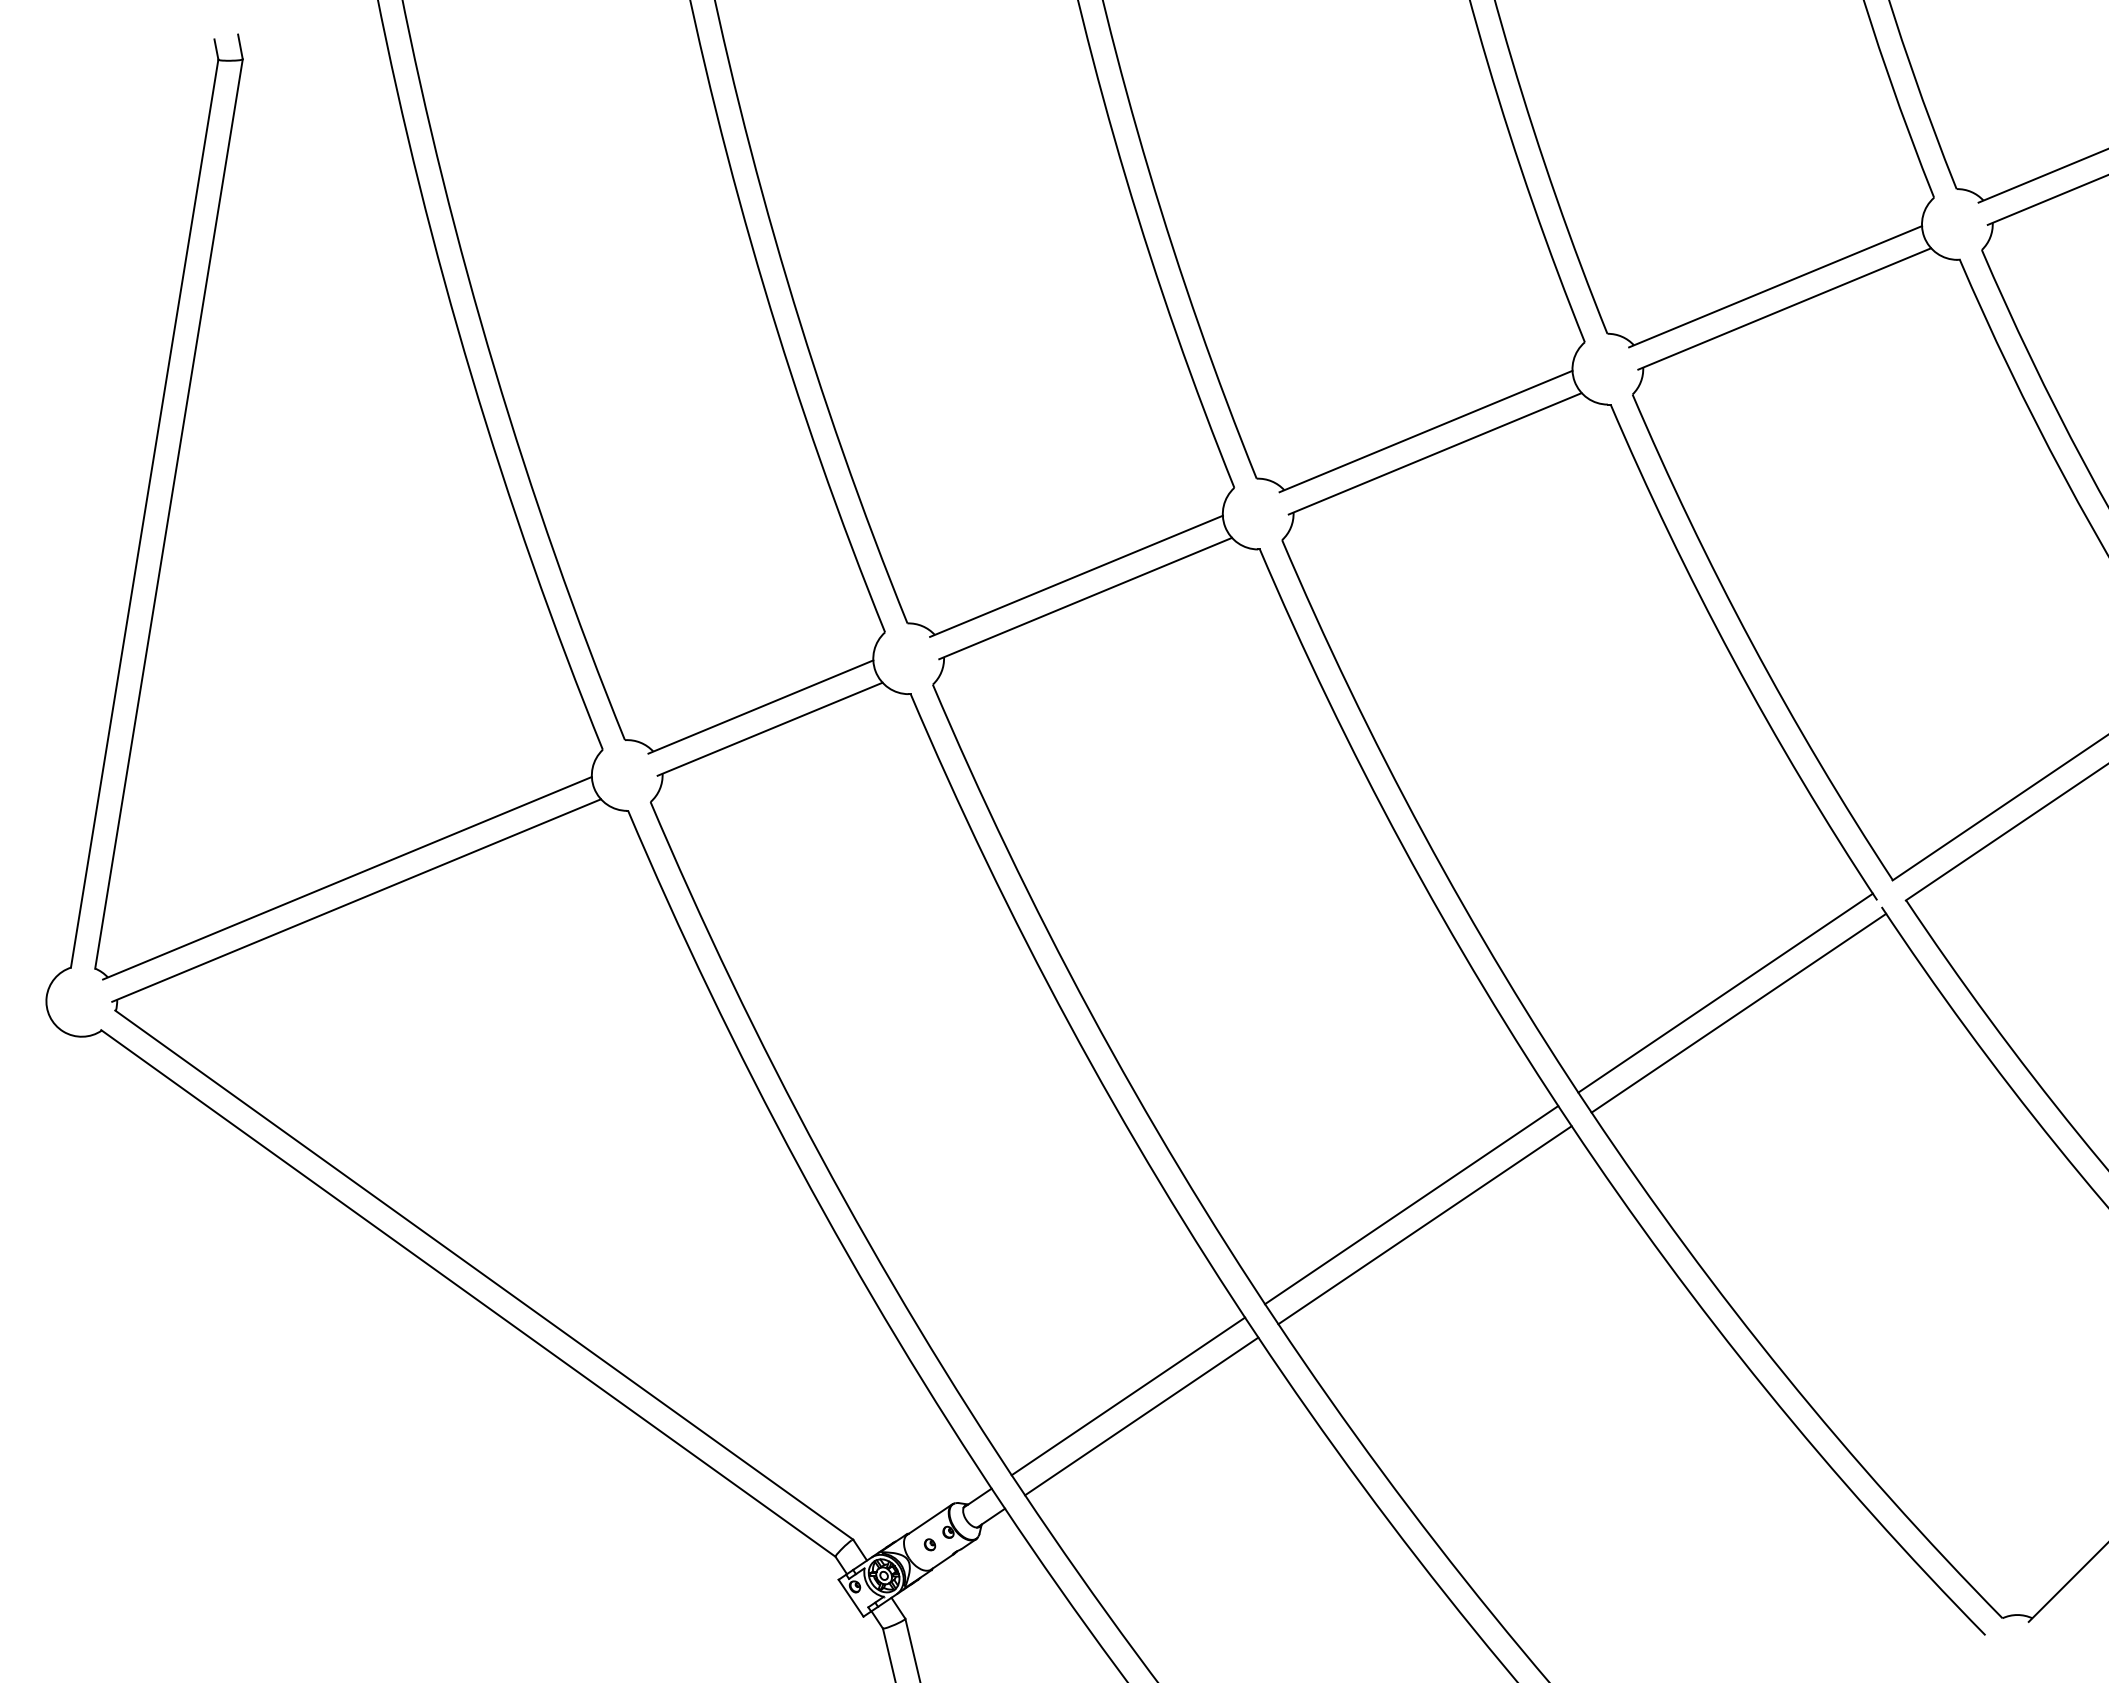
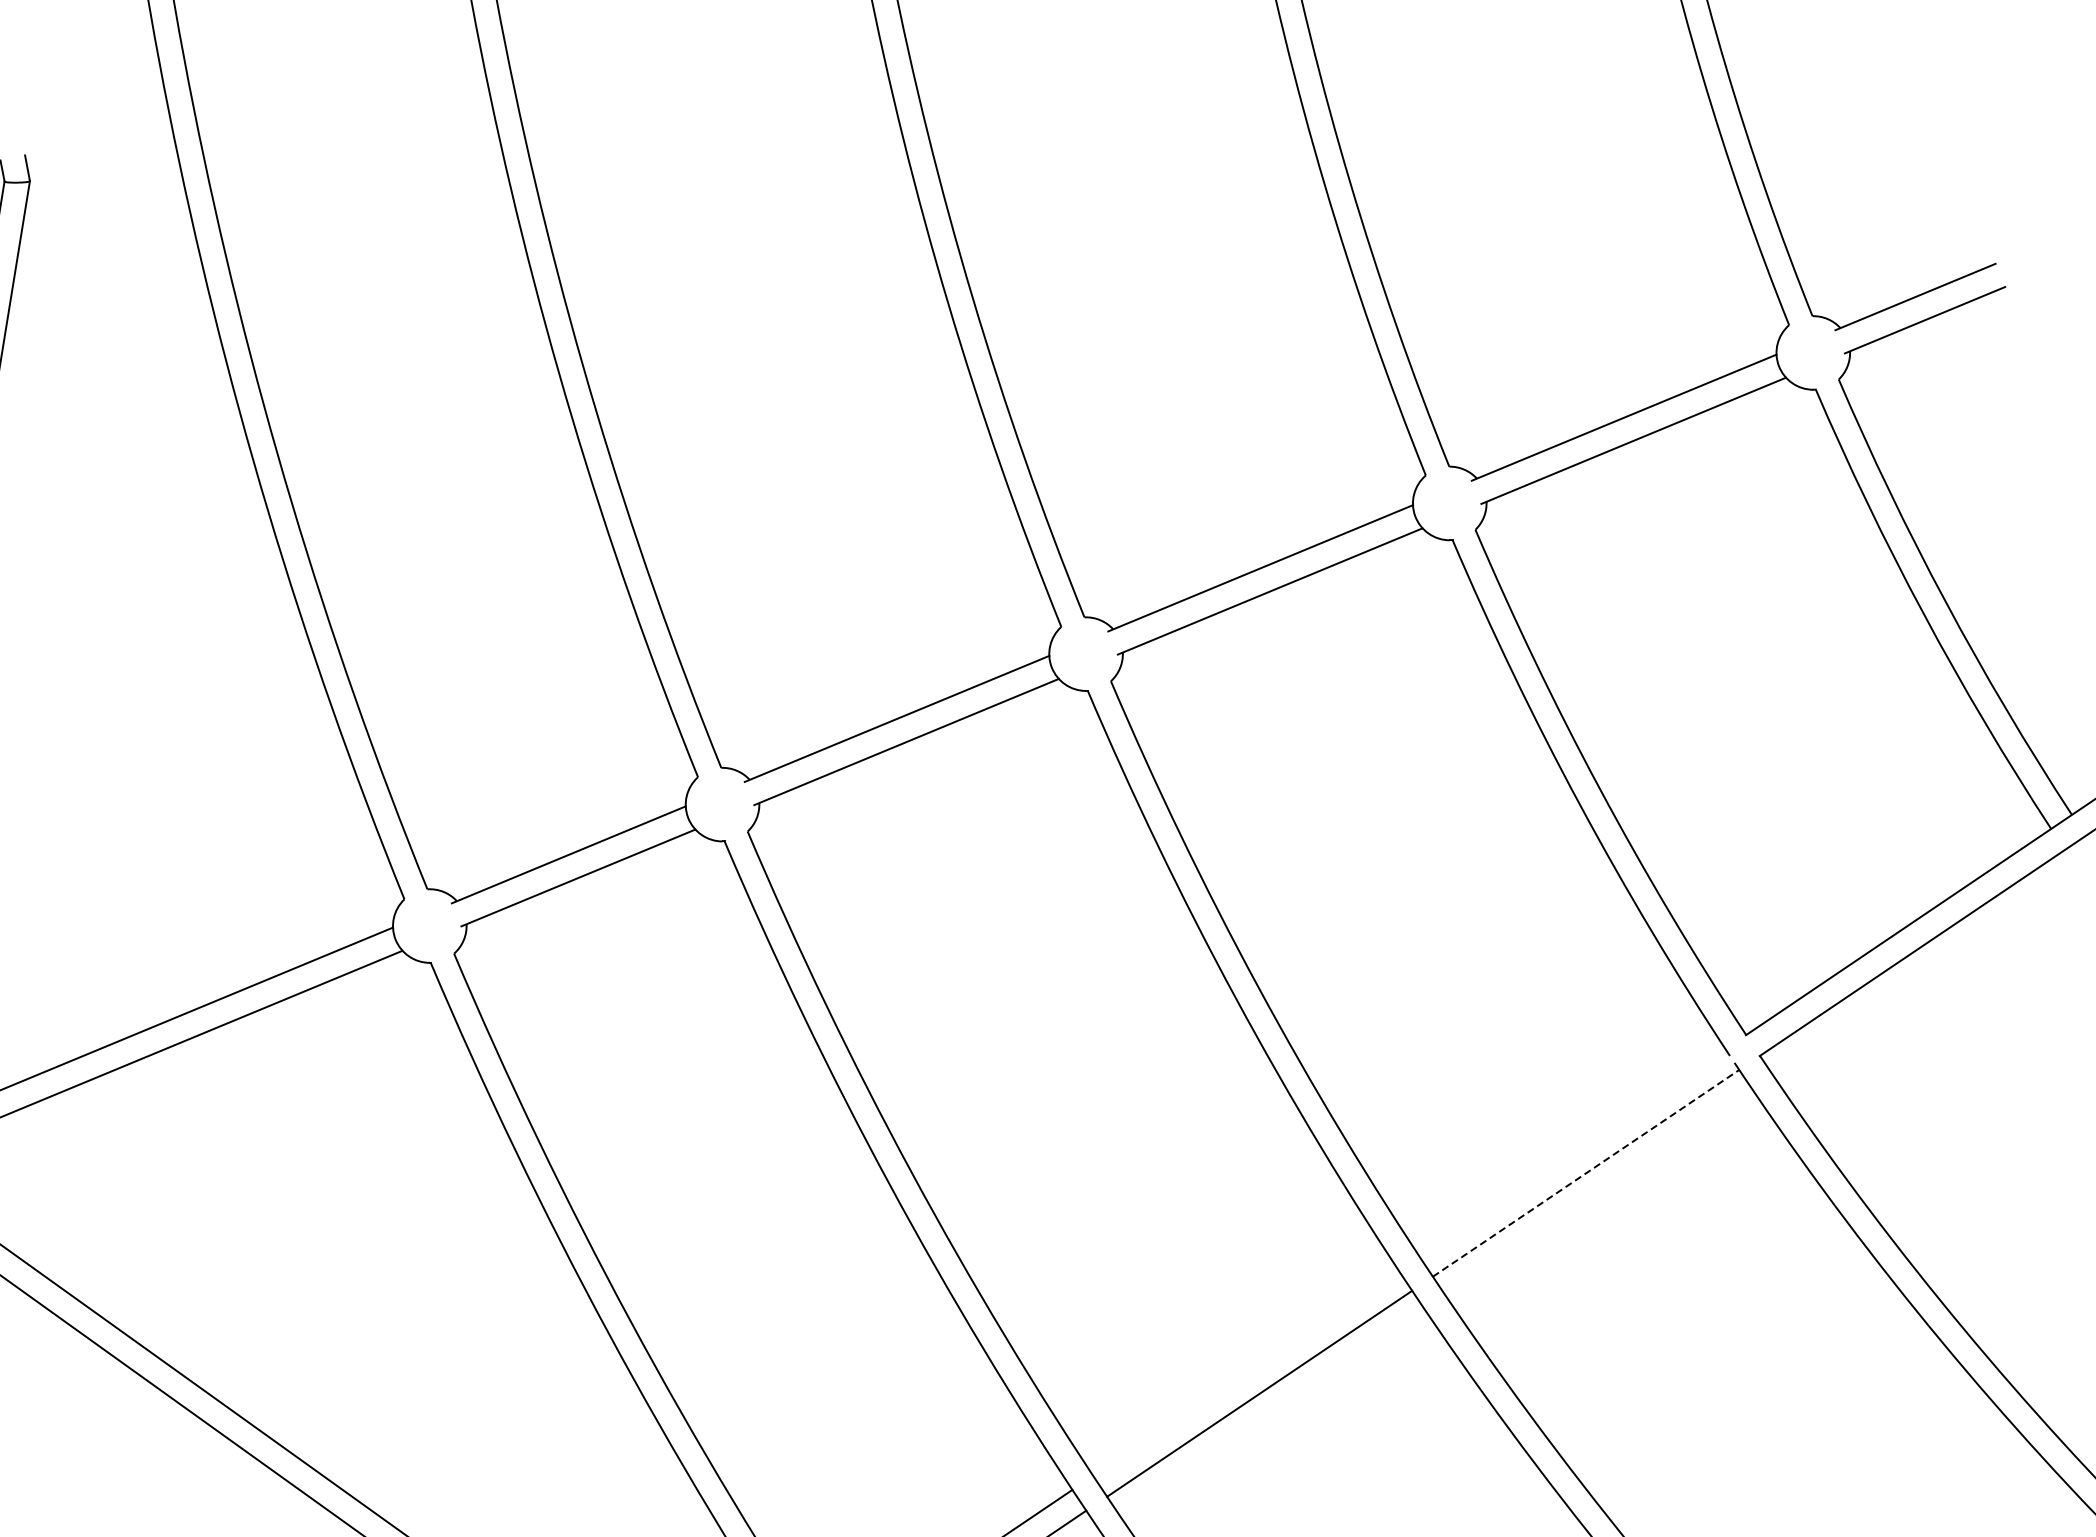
line: (1725, 992) -> (1572, 1151), removed
line: (1738, 1013) -> (1585, 1173), solid -> dashed
line: (1411, 1205) -> (1245, 1373), removed

